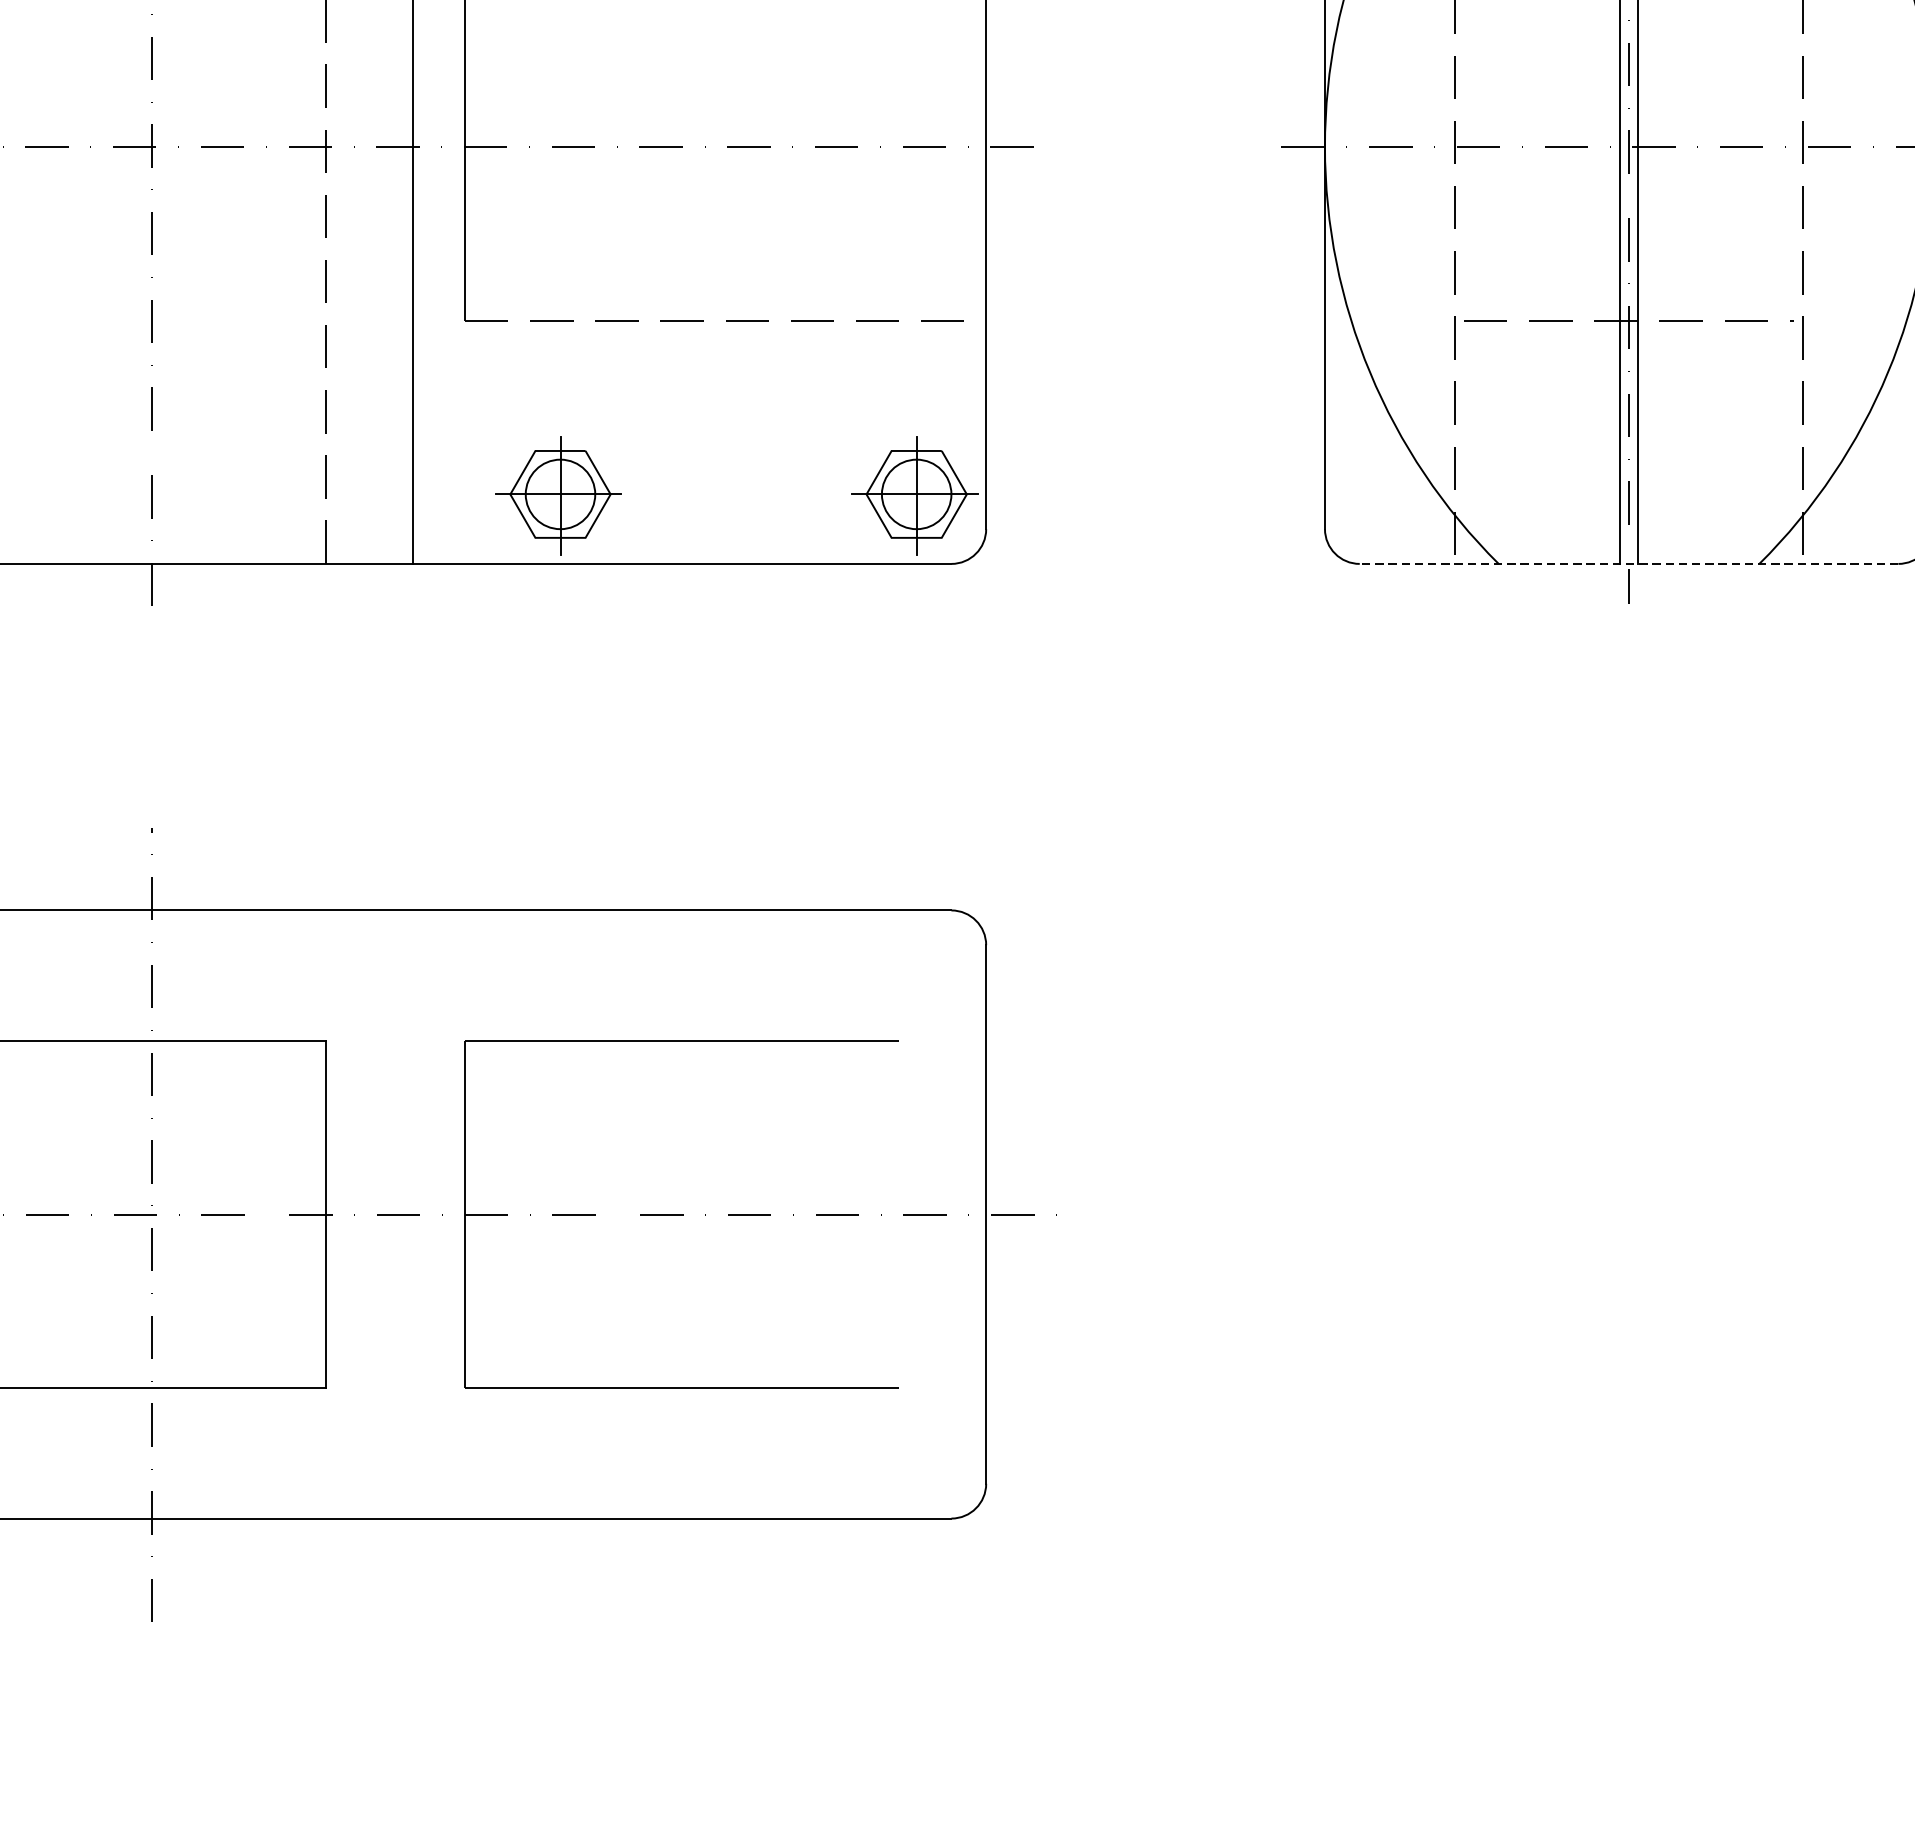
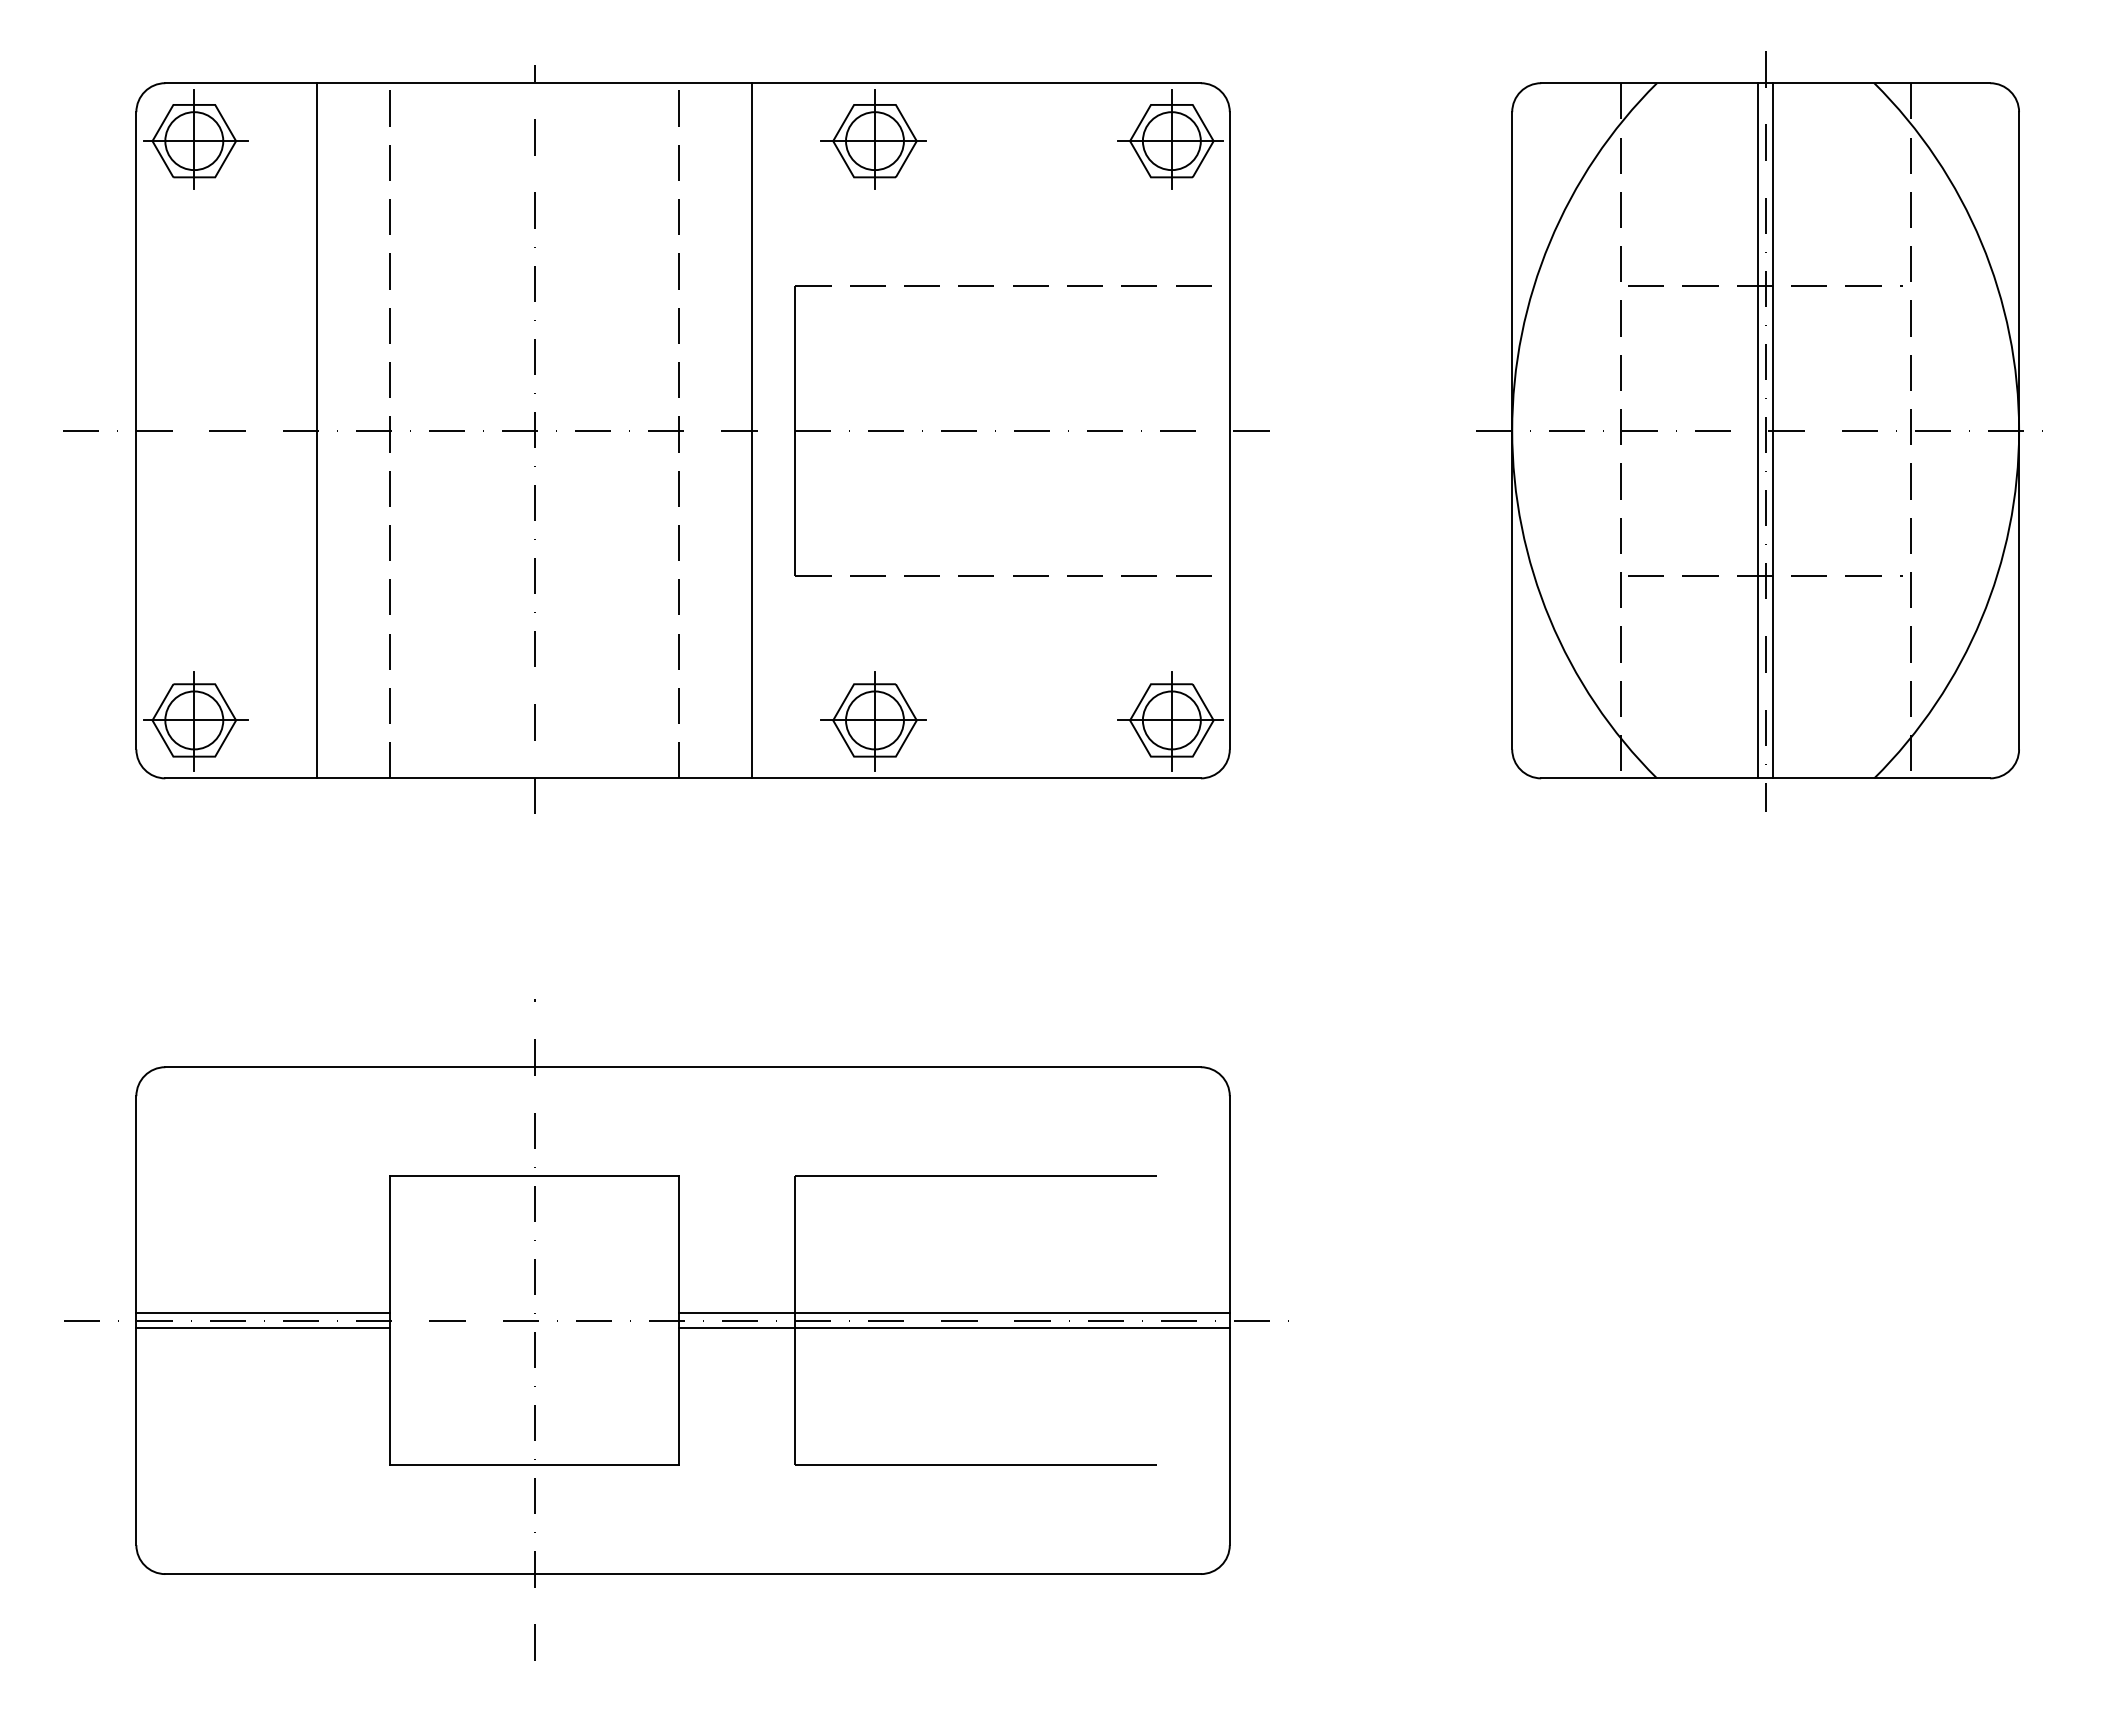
line: (1628, 564) -> (1765, 778), dashed -> solid
line: (655, 1205) -> (954, 1313), added
line: (655, 1222) -> (954, 1327), added

